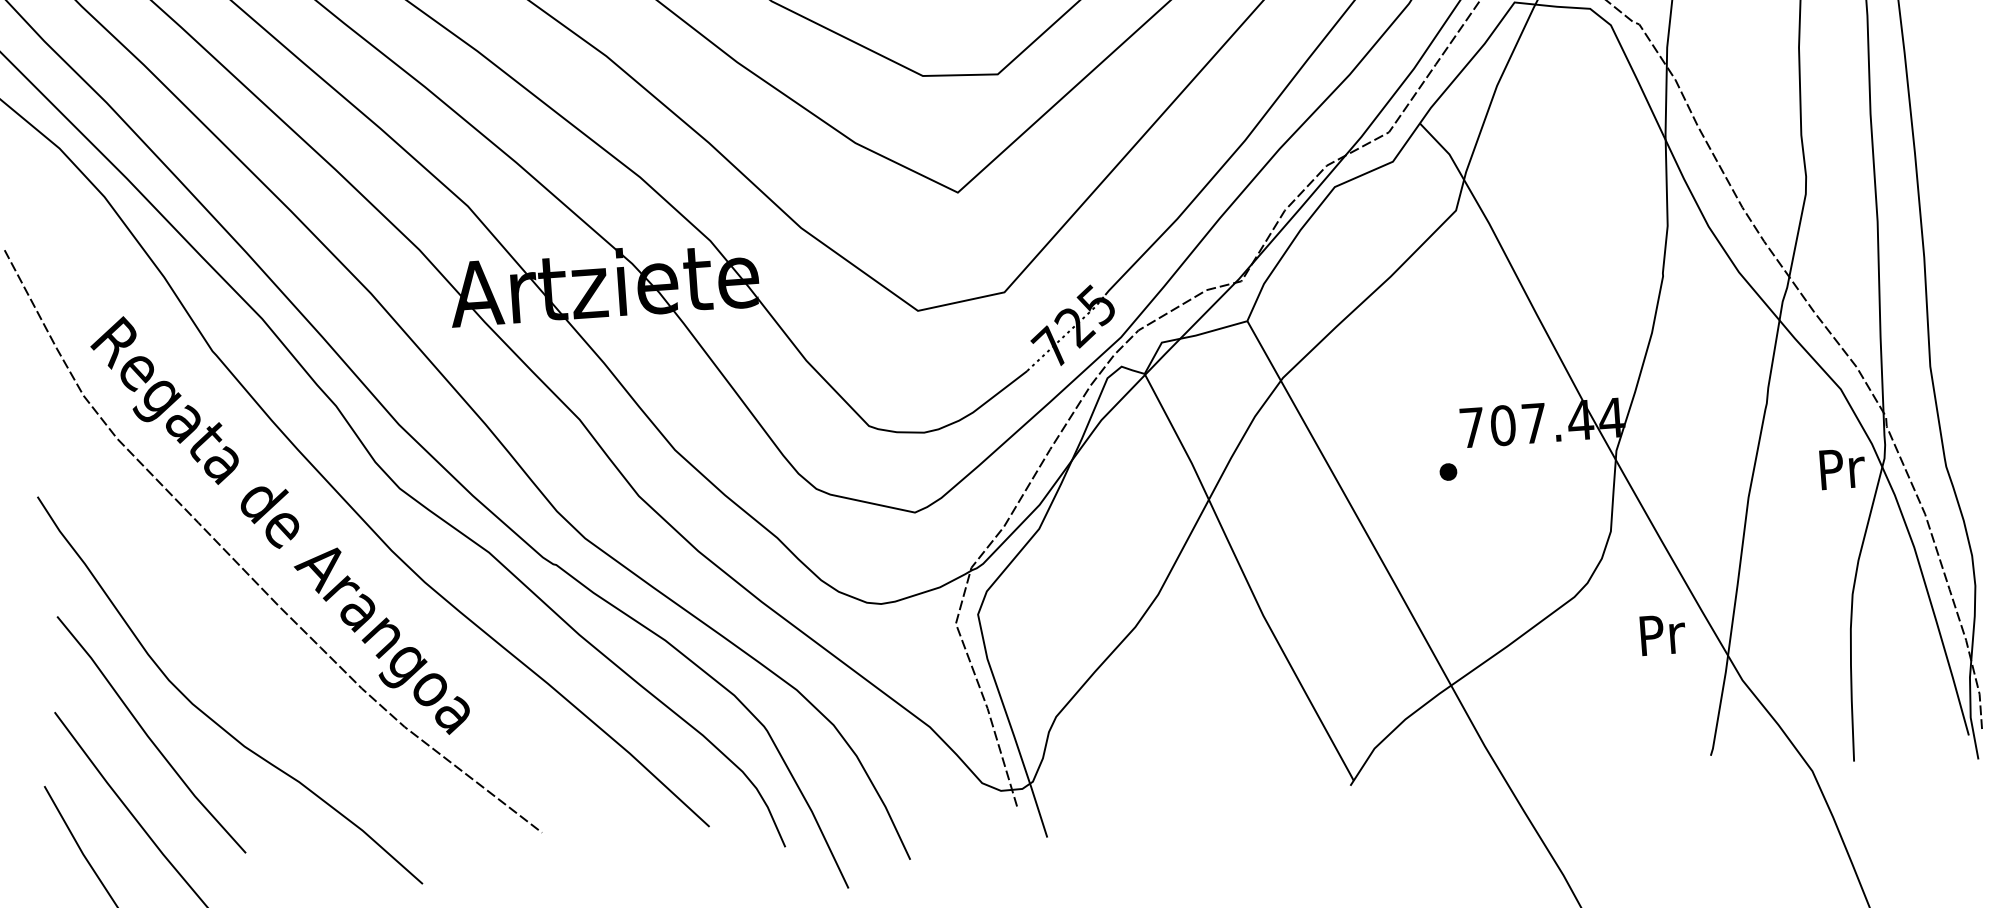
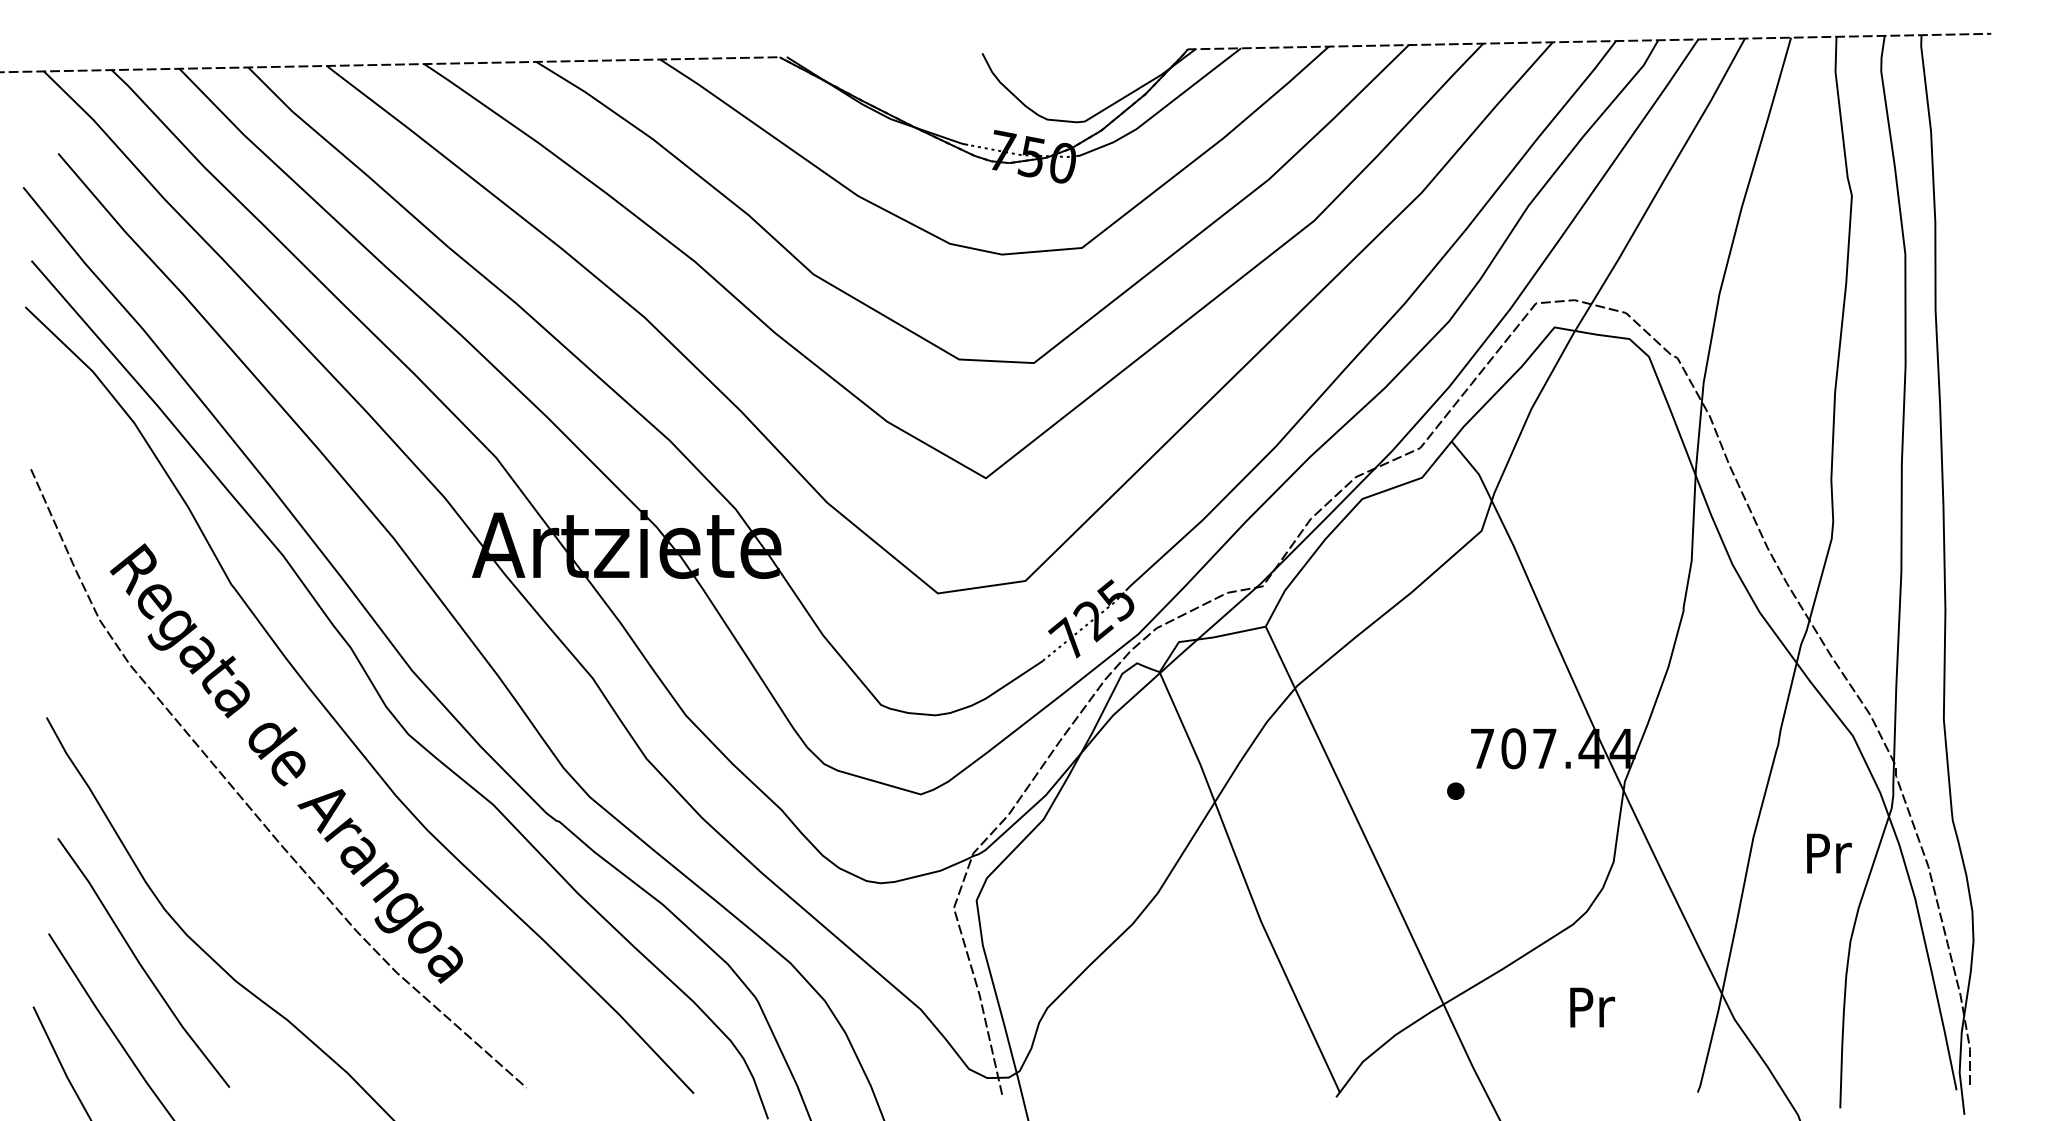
text: (1842, 468) -> (1829, 853), moved
text: (1663, 634) -> (1592, 1007), moved

